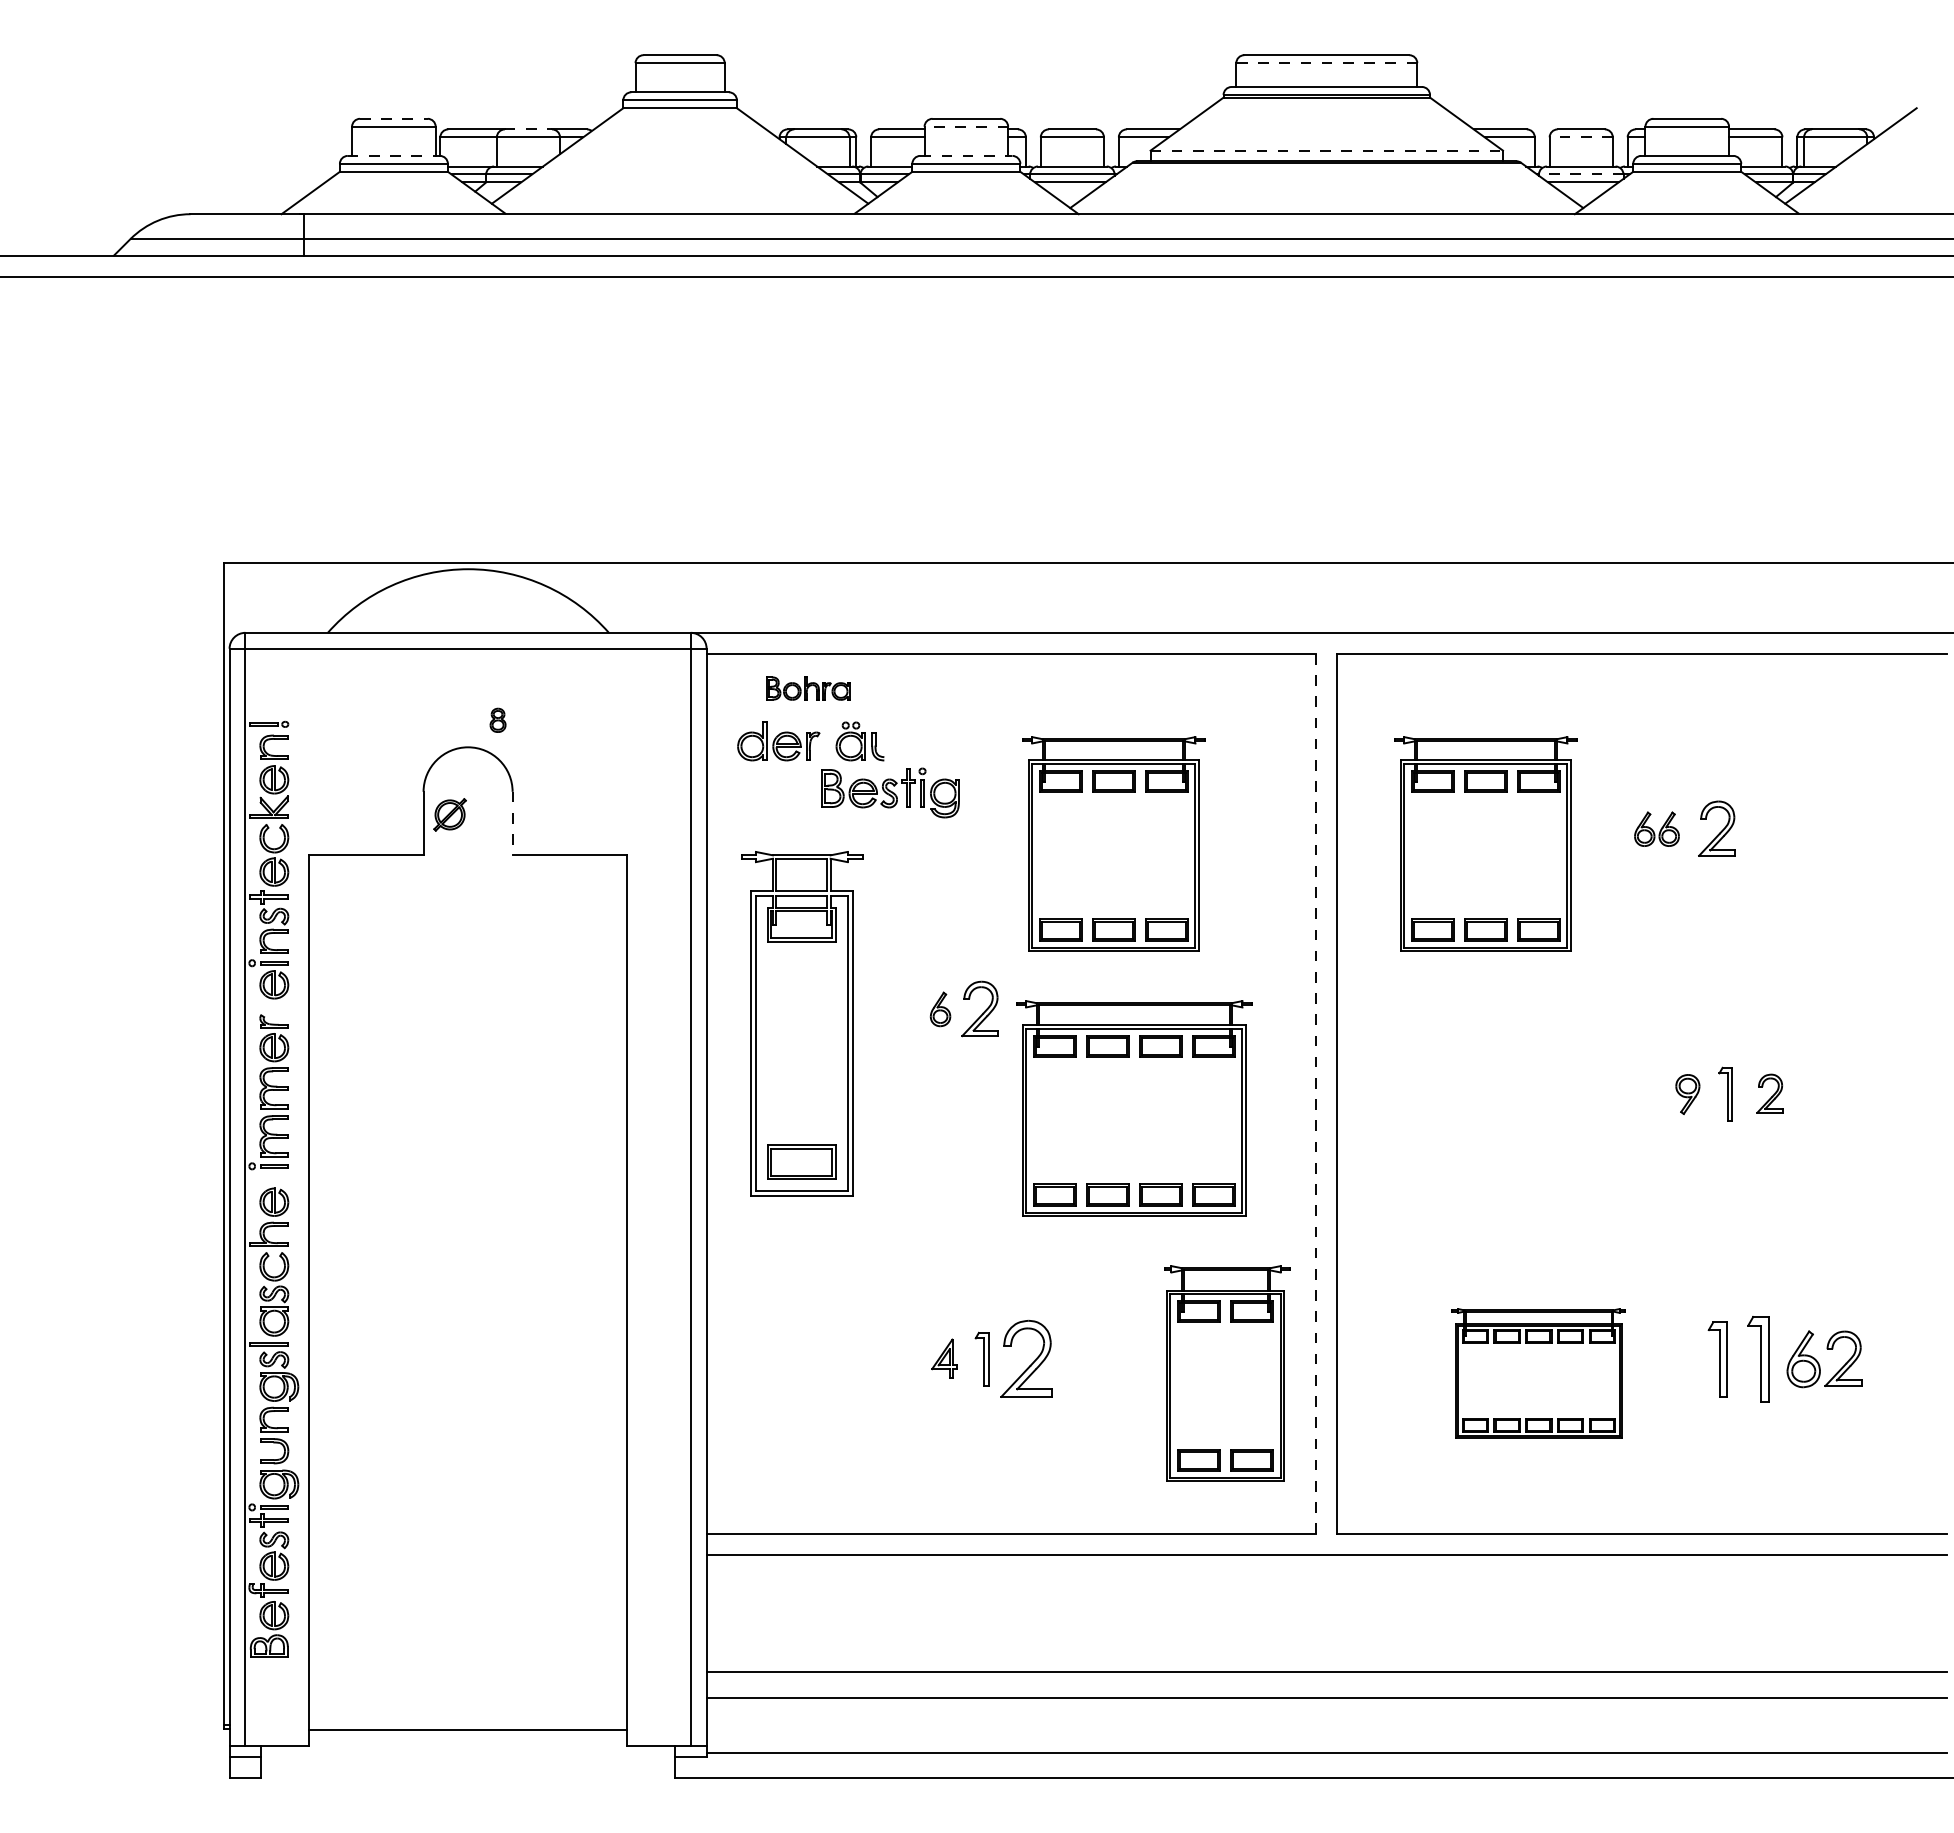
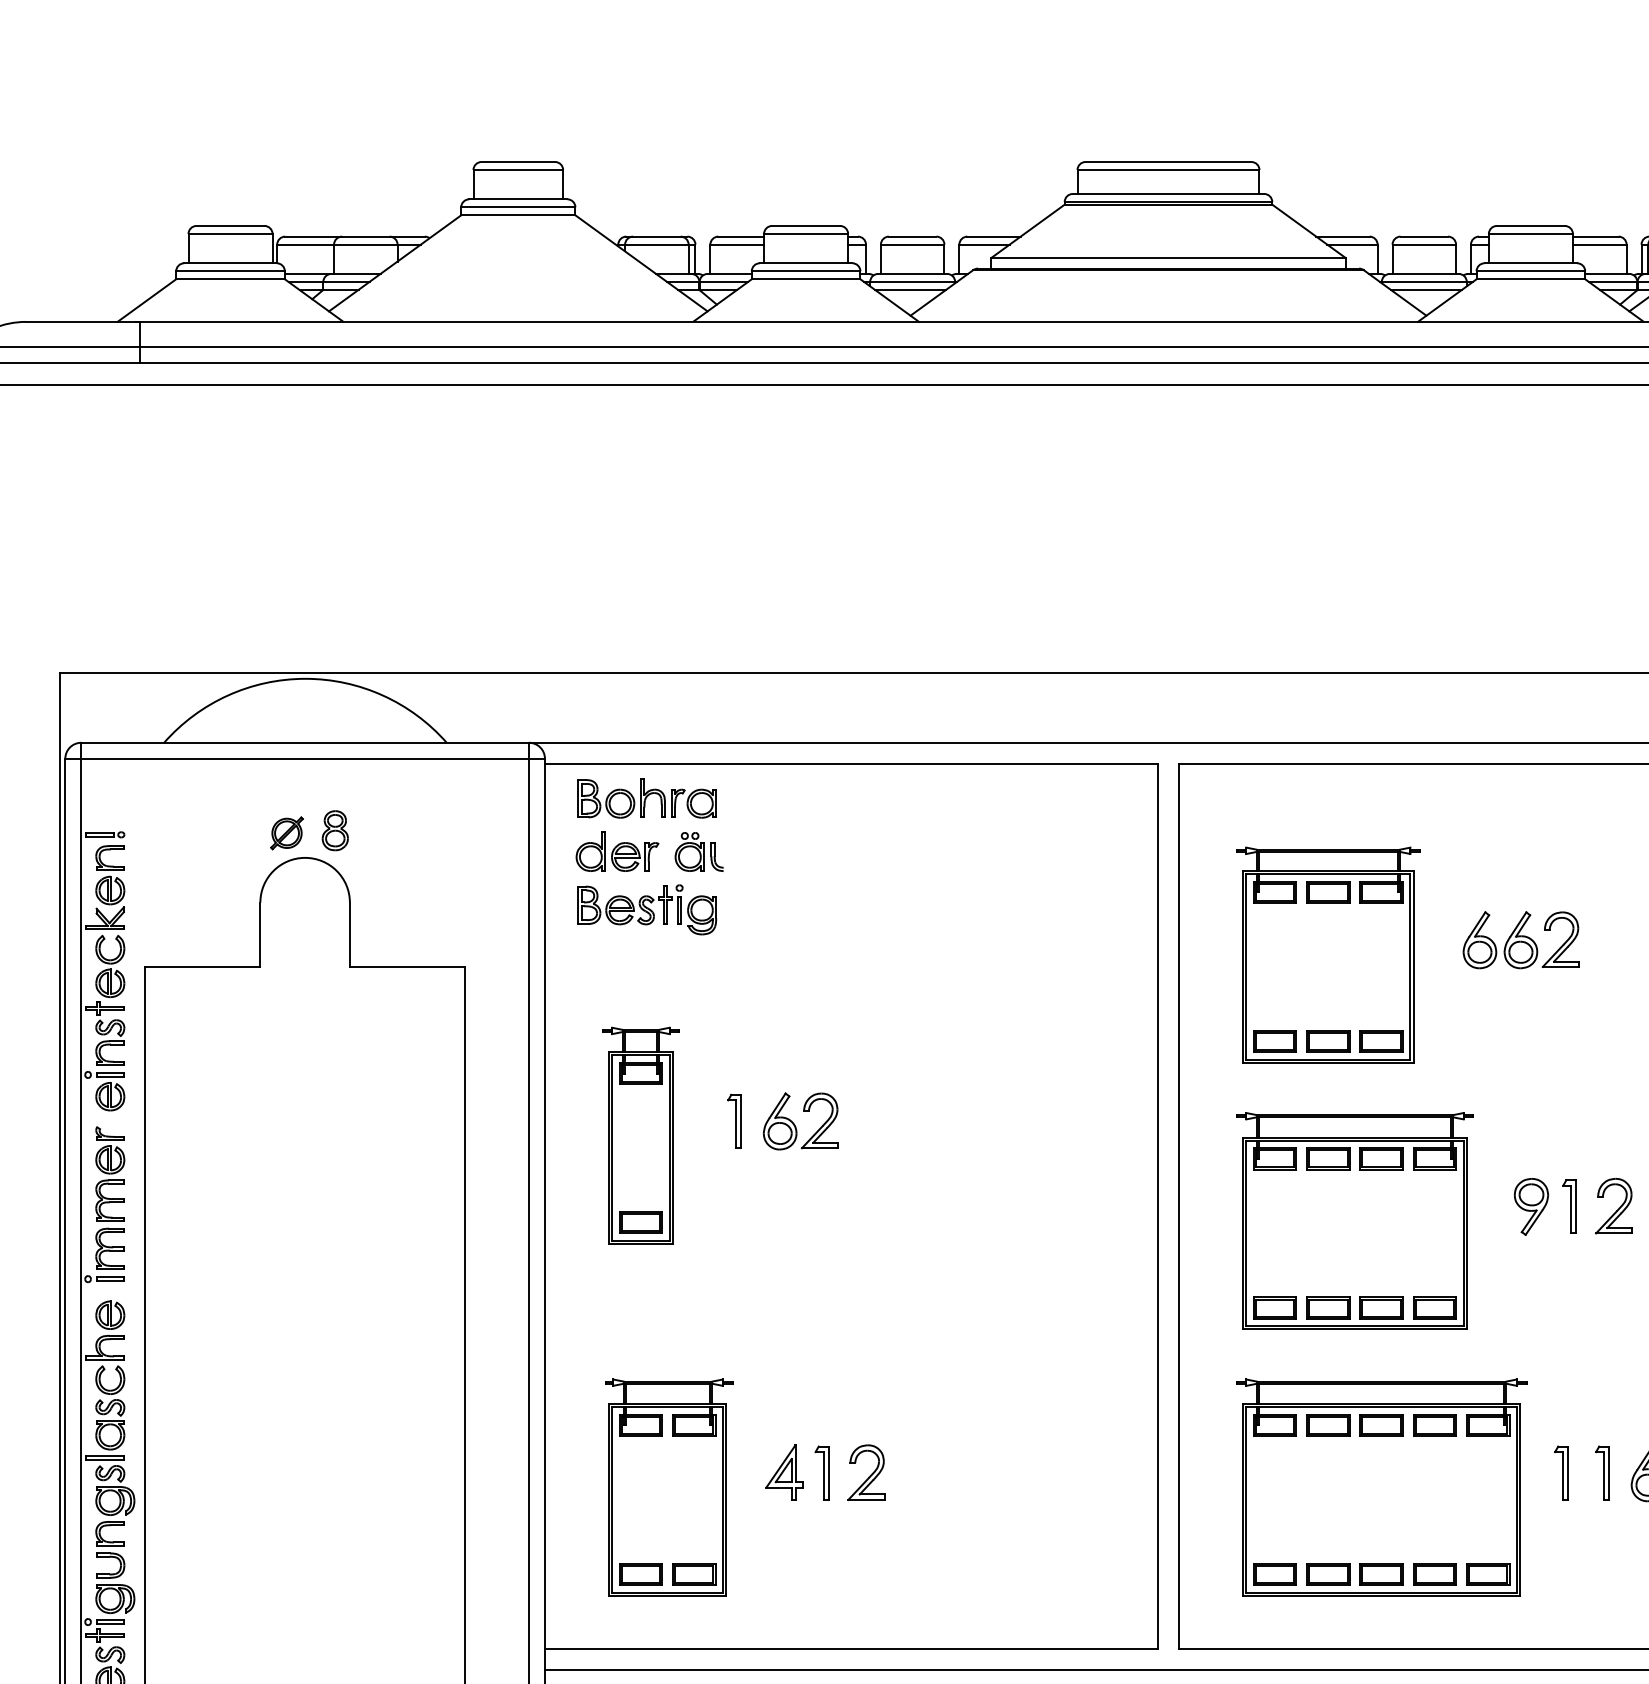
line: (1326, 63) -> (1168, 170), dashed -> solid
line: (393, 118) -> (230, 225), dashed -> solid
line: (966, 126) -> (806, 233), dashed -> solid
line: (528, 129) -> (365, 236), dashed -> solid
line: (1581, 137) -> (1424, 244), dashed -> solid
line: (1327, 150) -> (1169, 257), dashed -> solid
line: (394, 155) -> (231, 262), dashed -> solid
line: (966, 155) -> (806, 262), dashed -> solid
line: (1580, 174) -> (1423, 281), dashed -> solid
part: (808, 688) -> (647, 798), size x1.67
part: (497, 720) -> (334, 830), size x1.67
part: (890, 792) -> (647, 909), moved
part: (449, 814) -> (286, 832), moved
line: (512, 823) -> (349, 934), dashed -> solid
part: (1656, 829) -> (1499, 940), size x1.67
part: (1113, 843) -> (954, 954), removed
part: (894, 1009) -> (733, 1121), added
part: (940, 1009) -> (780, 1121), size x1.67
part: (802, 1023) -> (641, 1135), size x0.62
line: (1316, 1093) -> (1158, 1205), dashed -> solid
part: (1769, 1093) -> (1613, 1205), size x1.43
part: (1687, 1094) -> (1531, 1206), size x1.43
part: (1134, 1108) -> (1355, 1221), moved
part: (944, 1358) -> (784, 1472), size x1.43
part: (1025, 1358) -> (865, 1472), size x0.71
part: (1717, 1358) -> (1561, 1472), size x0.71
part: (1758, 1359) -> (1602, 1473), size x0.62
part: (1227, 1373) -> (669, 1487), moved
part: (1538, 1373) -> (1381, 1487), size x1.67

